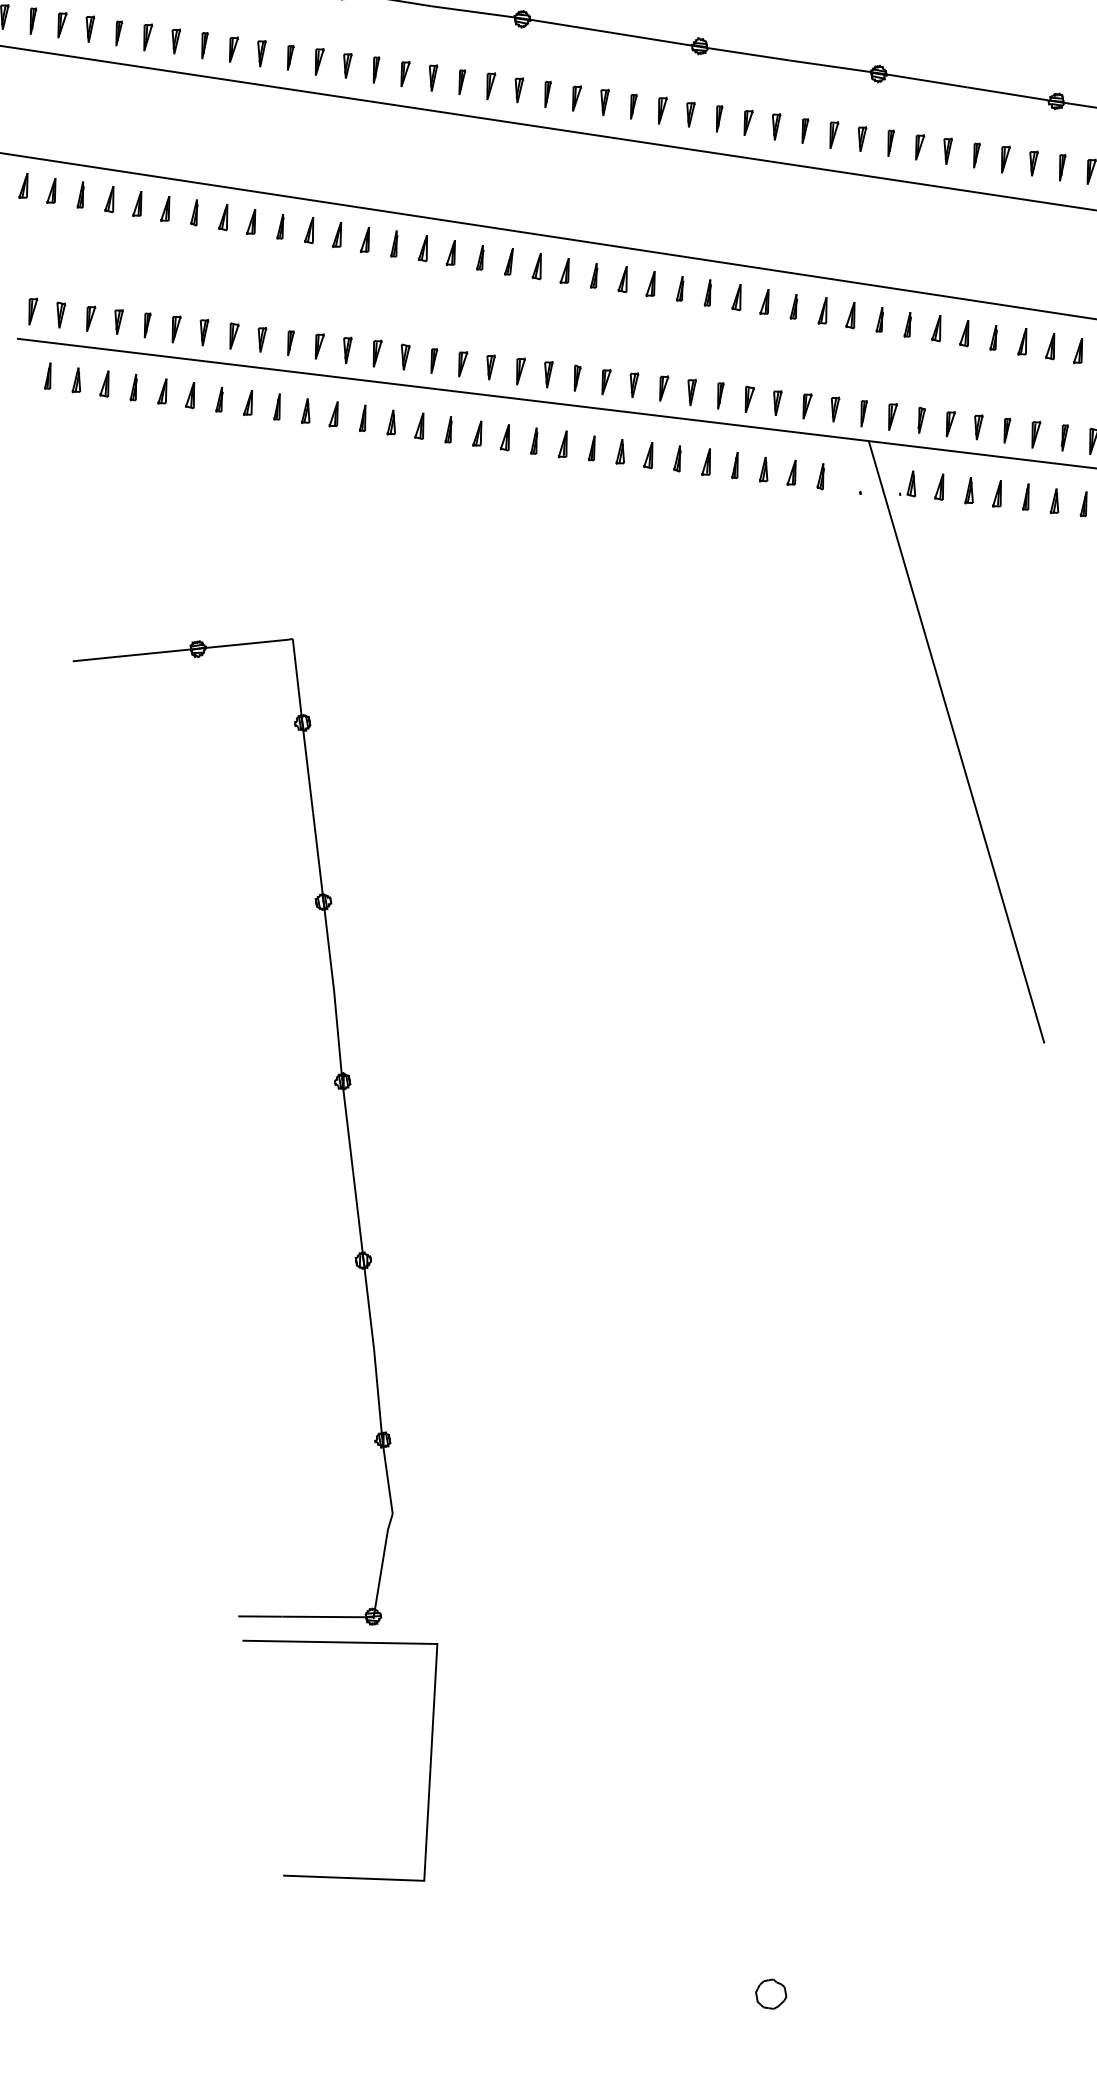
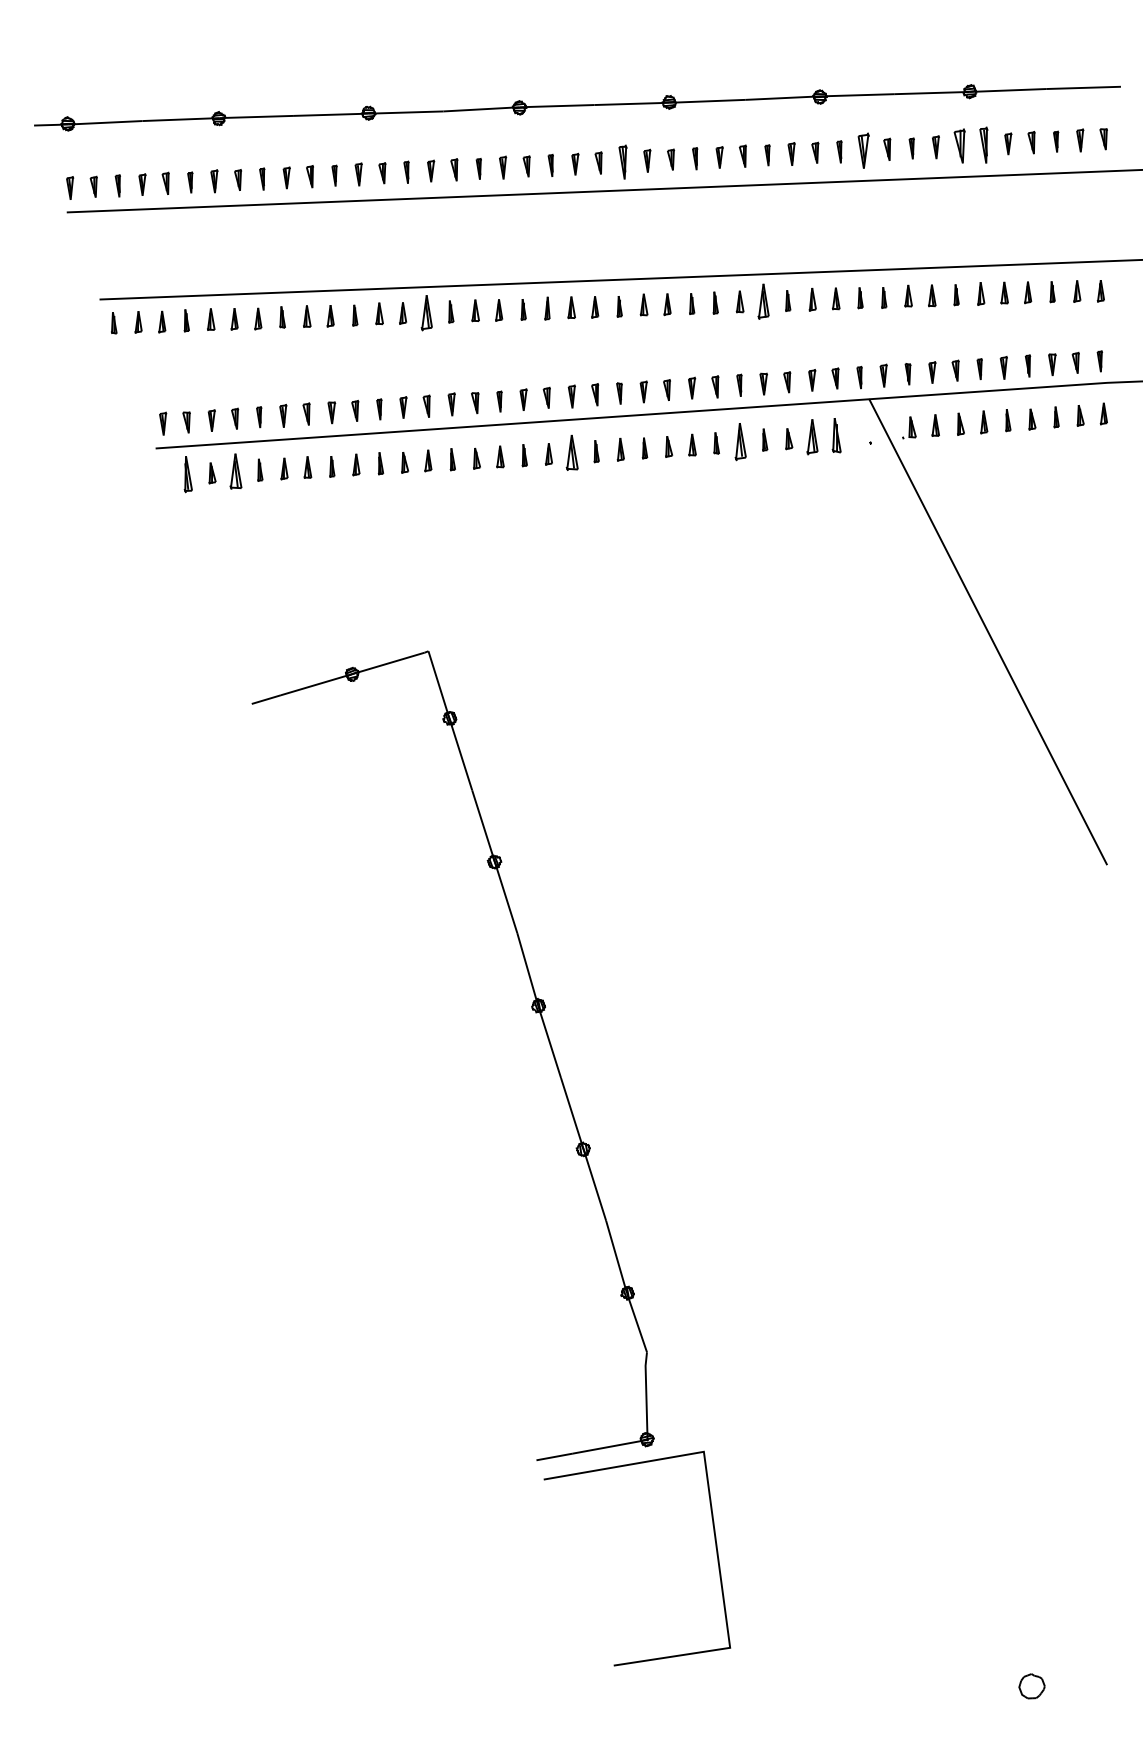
part: (632, 105) -> (623, 161), size x1.6
part: (919, 146) -> (864, 150), size x1.6
part: (1032, 162) -> (959, 145), size x1.6
part: (1060, 166) -> (983, 144), size x1.6
part: (366, 240) -> (426, 313), size x1.6
part: (766, 302) -> (763, 301), size x1.6
part: (50, 375) -> (188, 473), size x1.6
part: (105, 383) -> (235, 471), size x1.6
part: (507, 437) -> (572, 452), size x1.6
part: (708, 462) -> (741, 441), size x1.6
part: (793, 473) -> (812, 437), size x1.6
part: (822, 476) -> (836, 435), size x1.6

